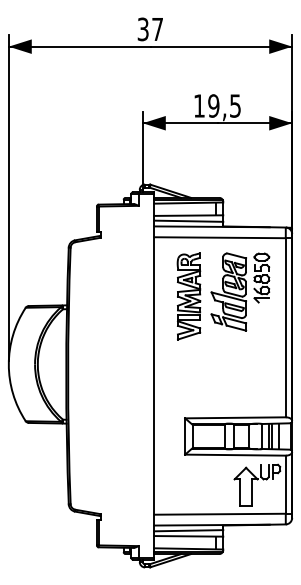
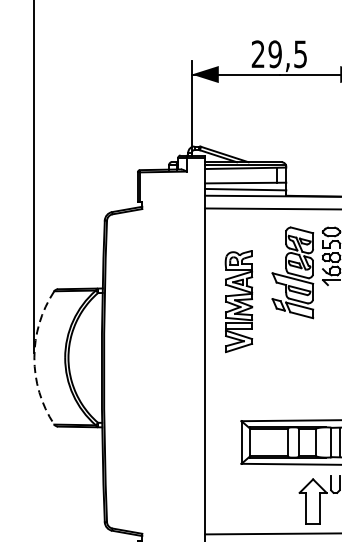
text: (199, 105) -> (258, 53), 19,5 -> 29,5
part: (188, 296) -> (238, 301), moved
arc: (8, 364) -> (34, 357), solid -> dashed

